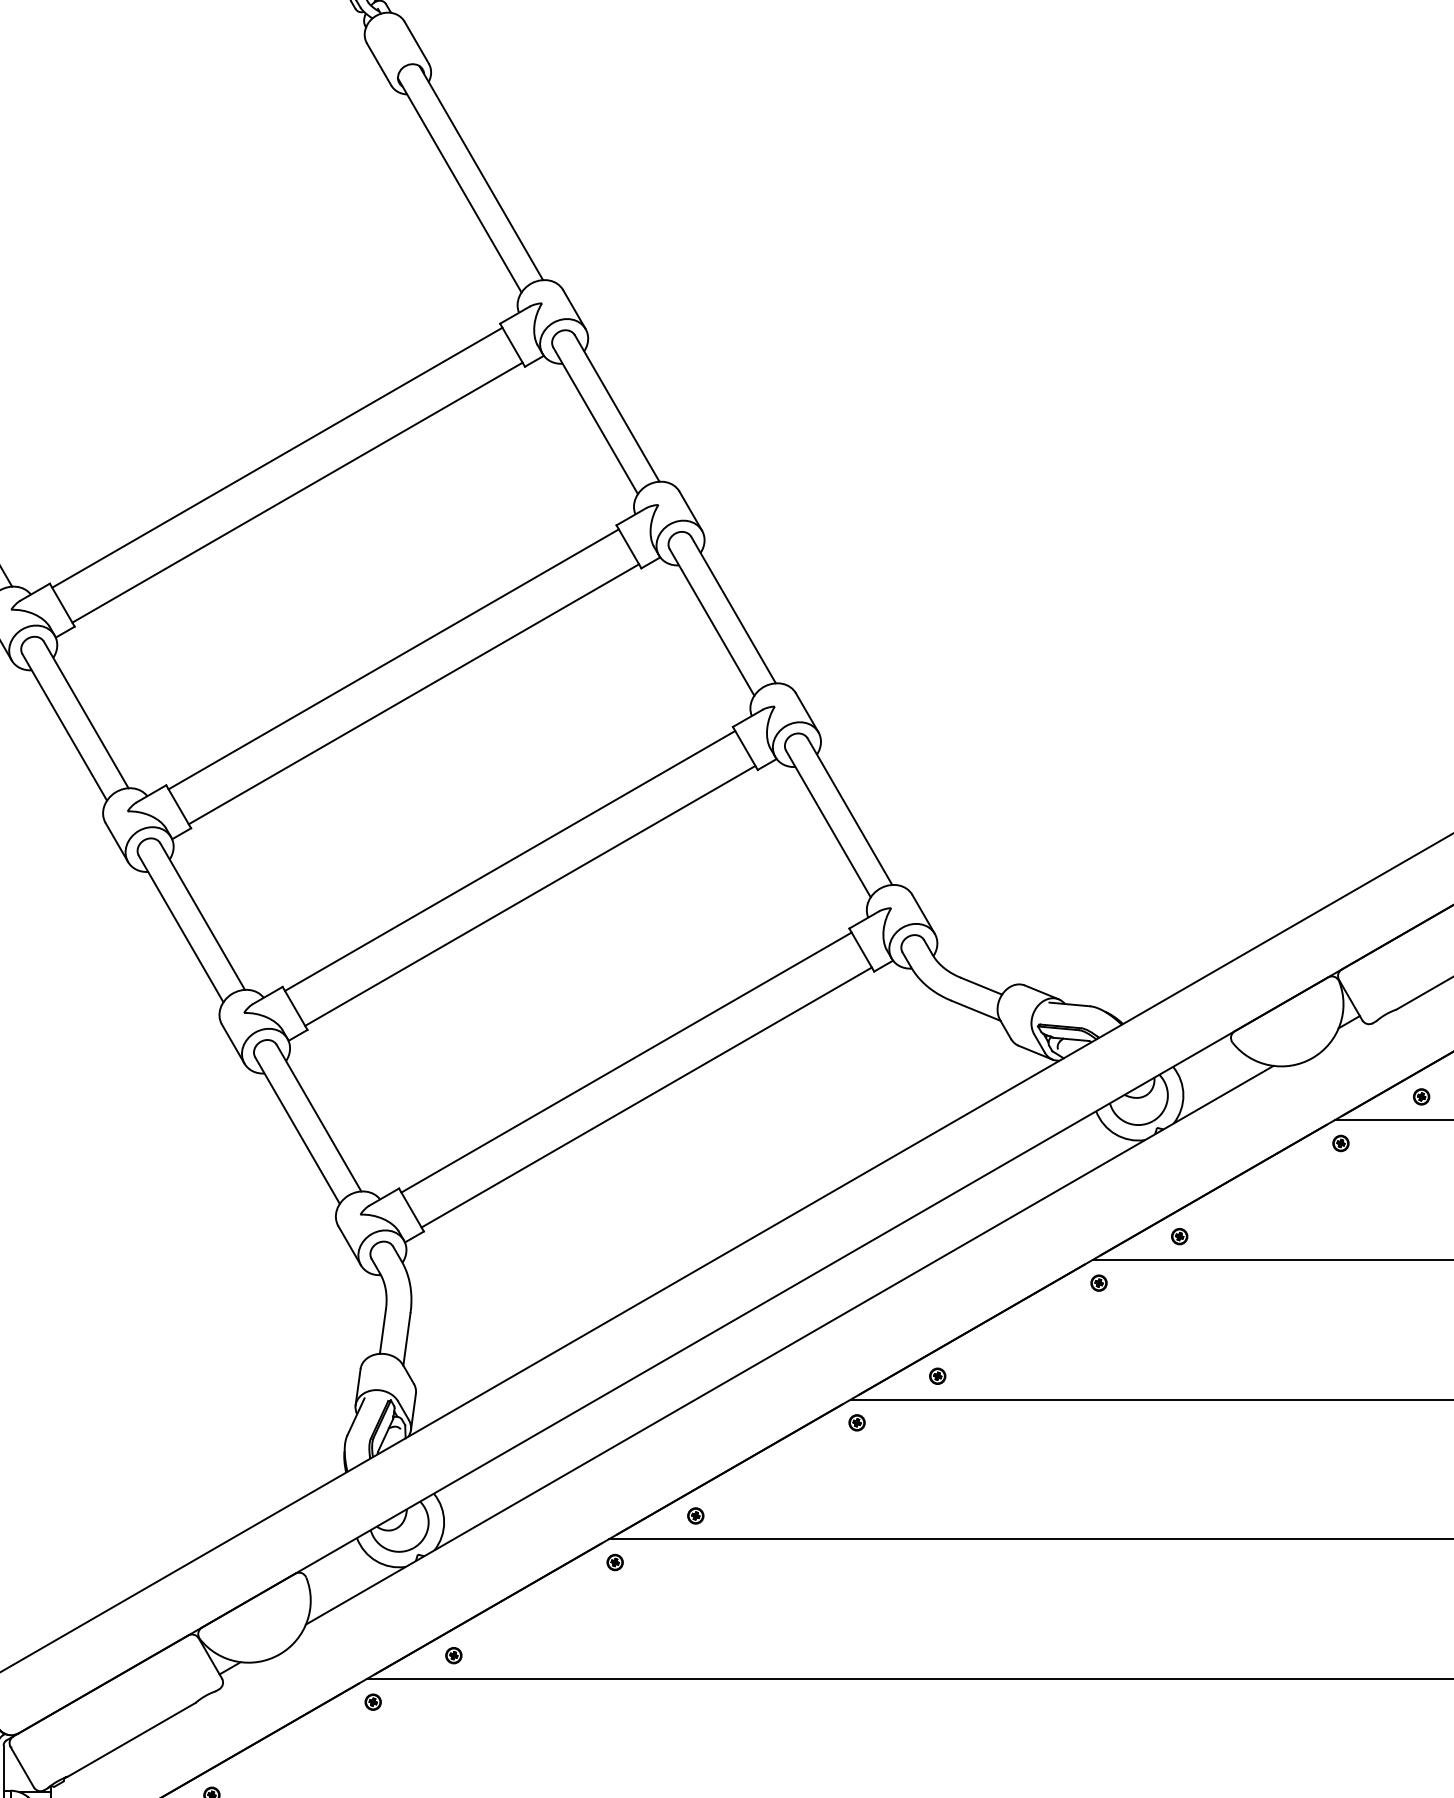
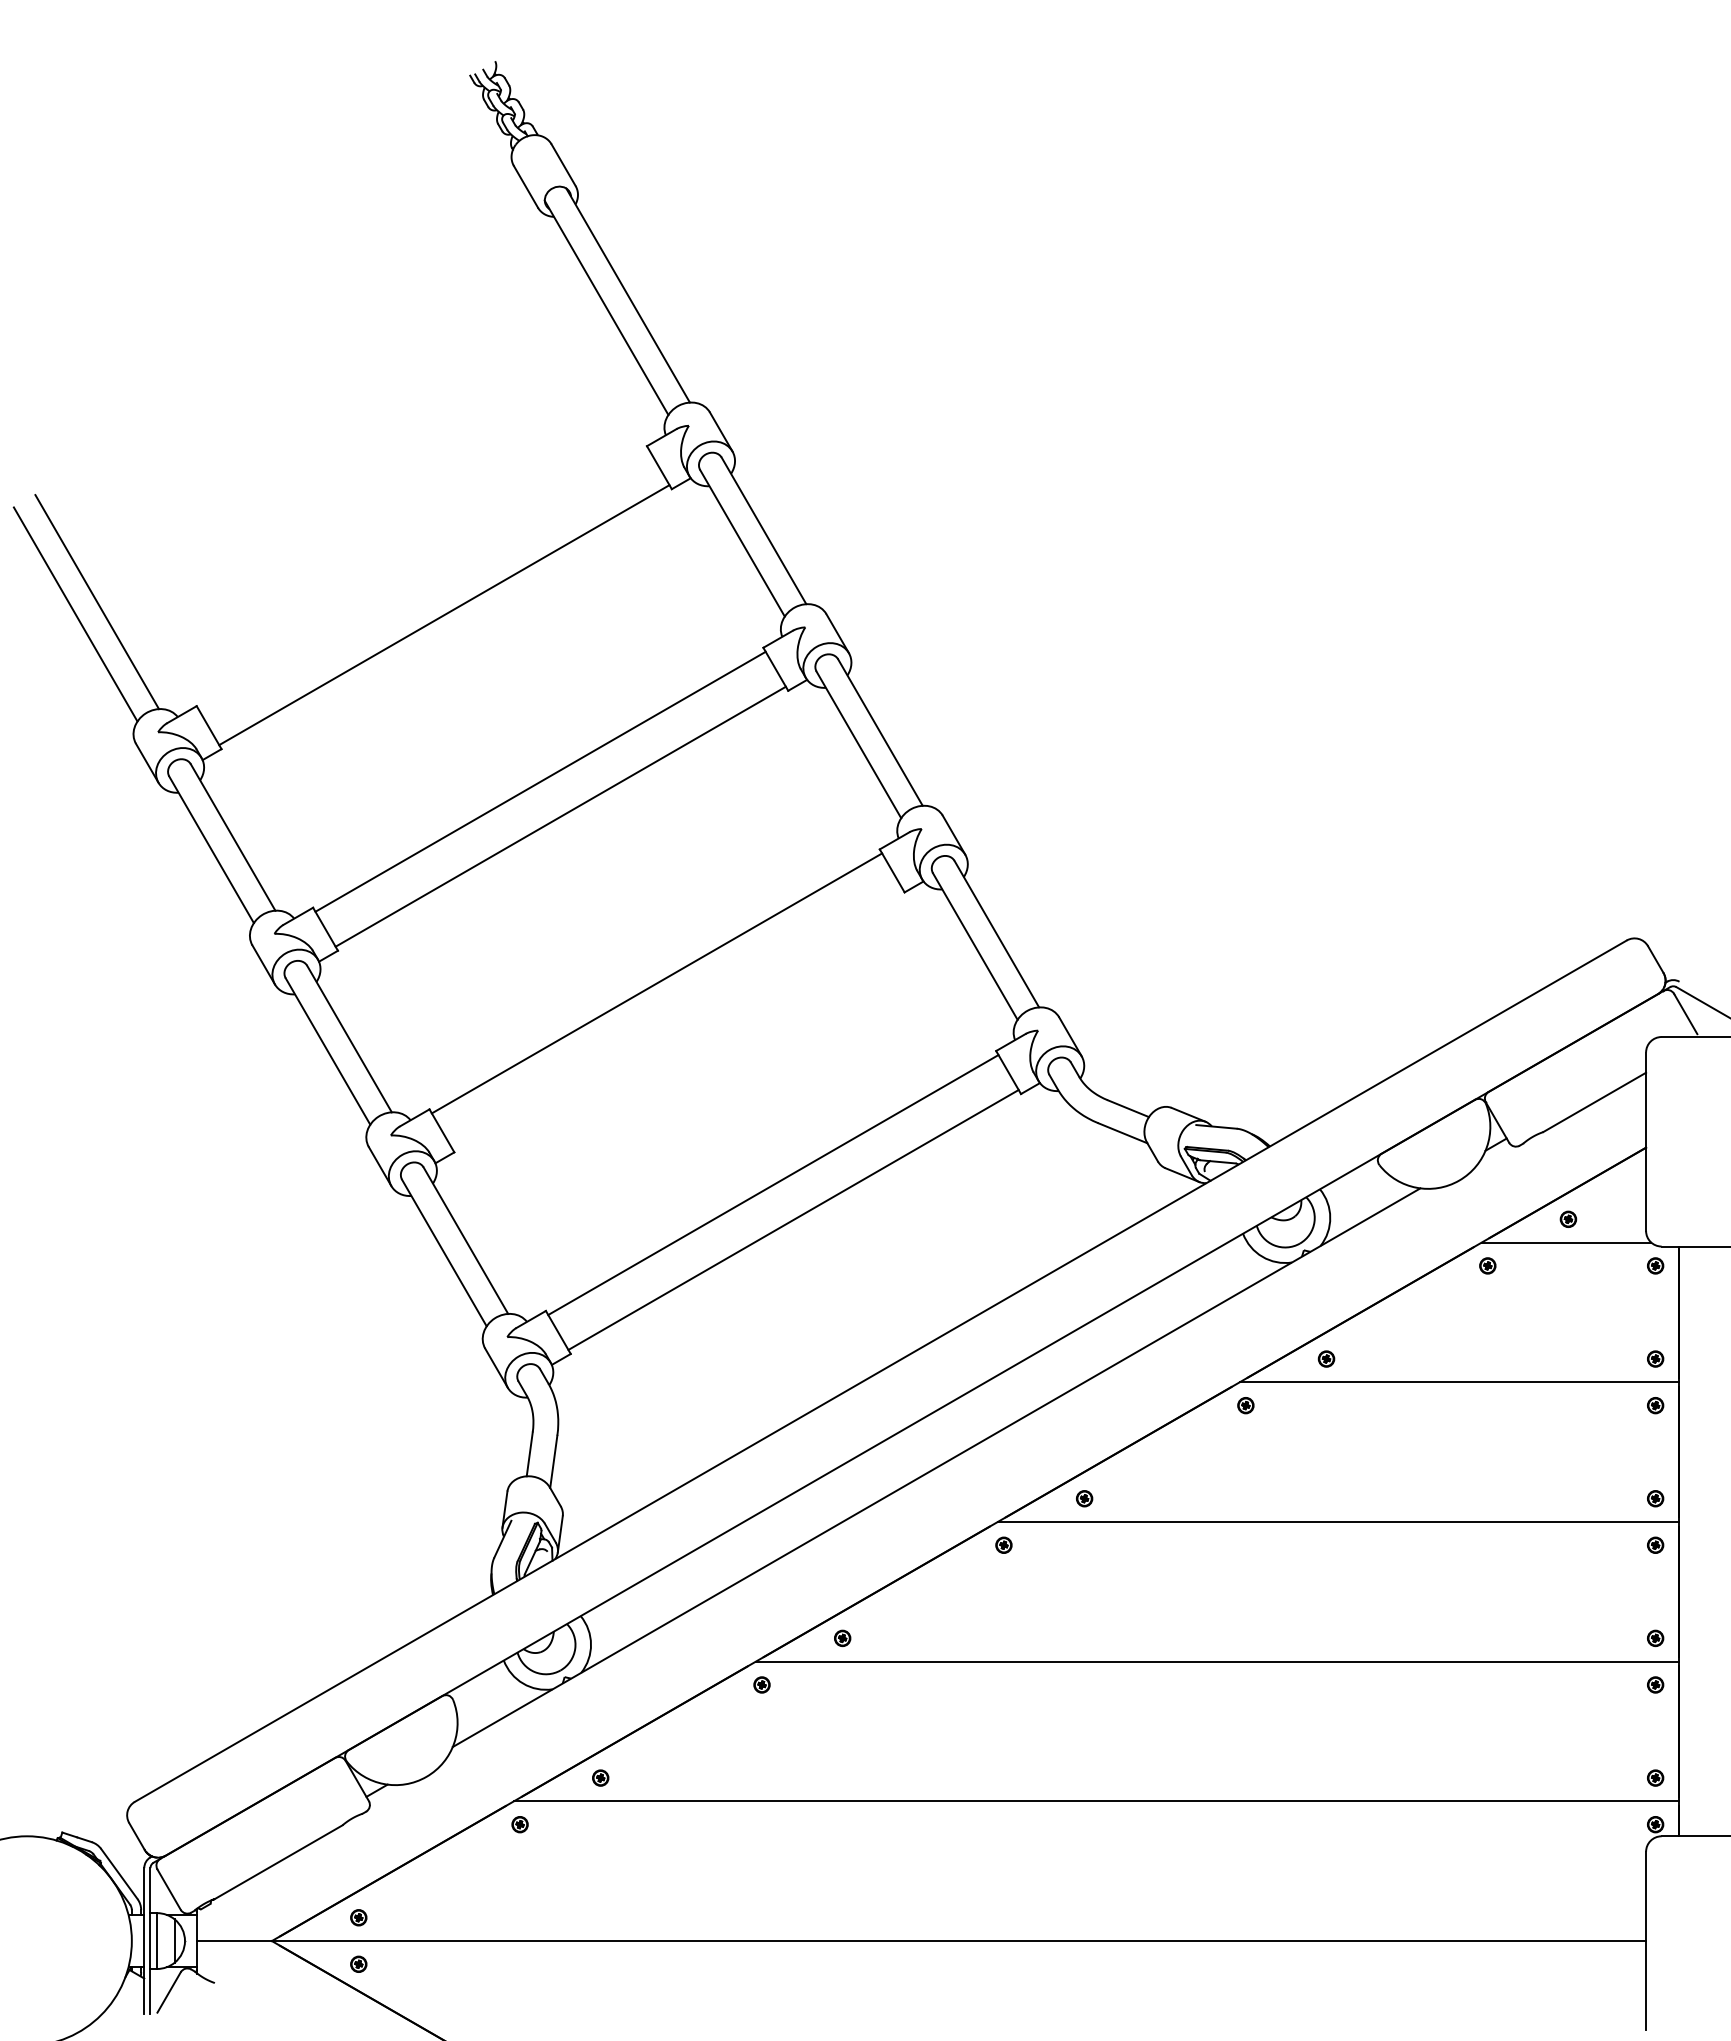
line: (277, 458) -> (424, 580), removed
line: (530, 896) -> (677, 1018), removed

